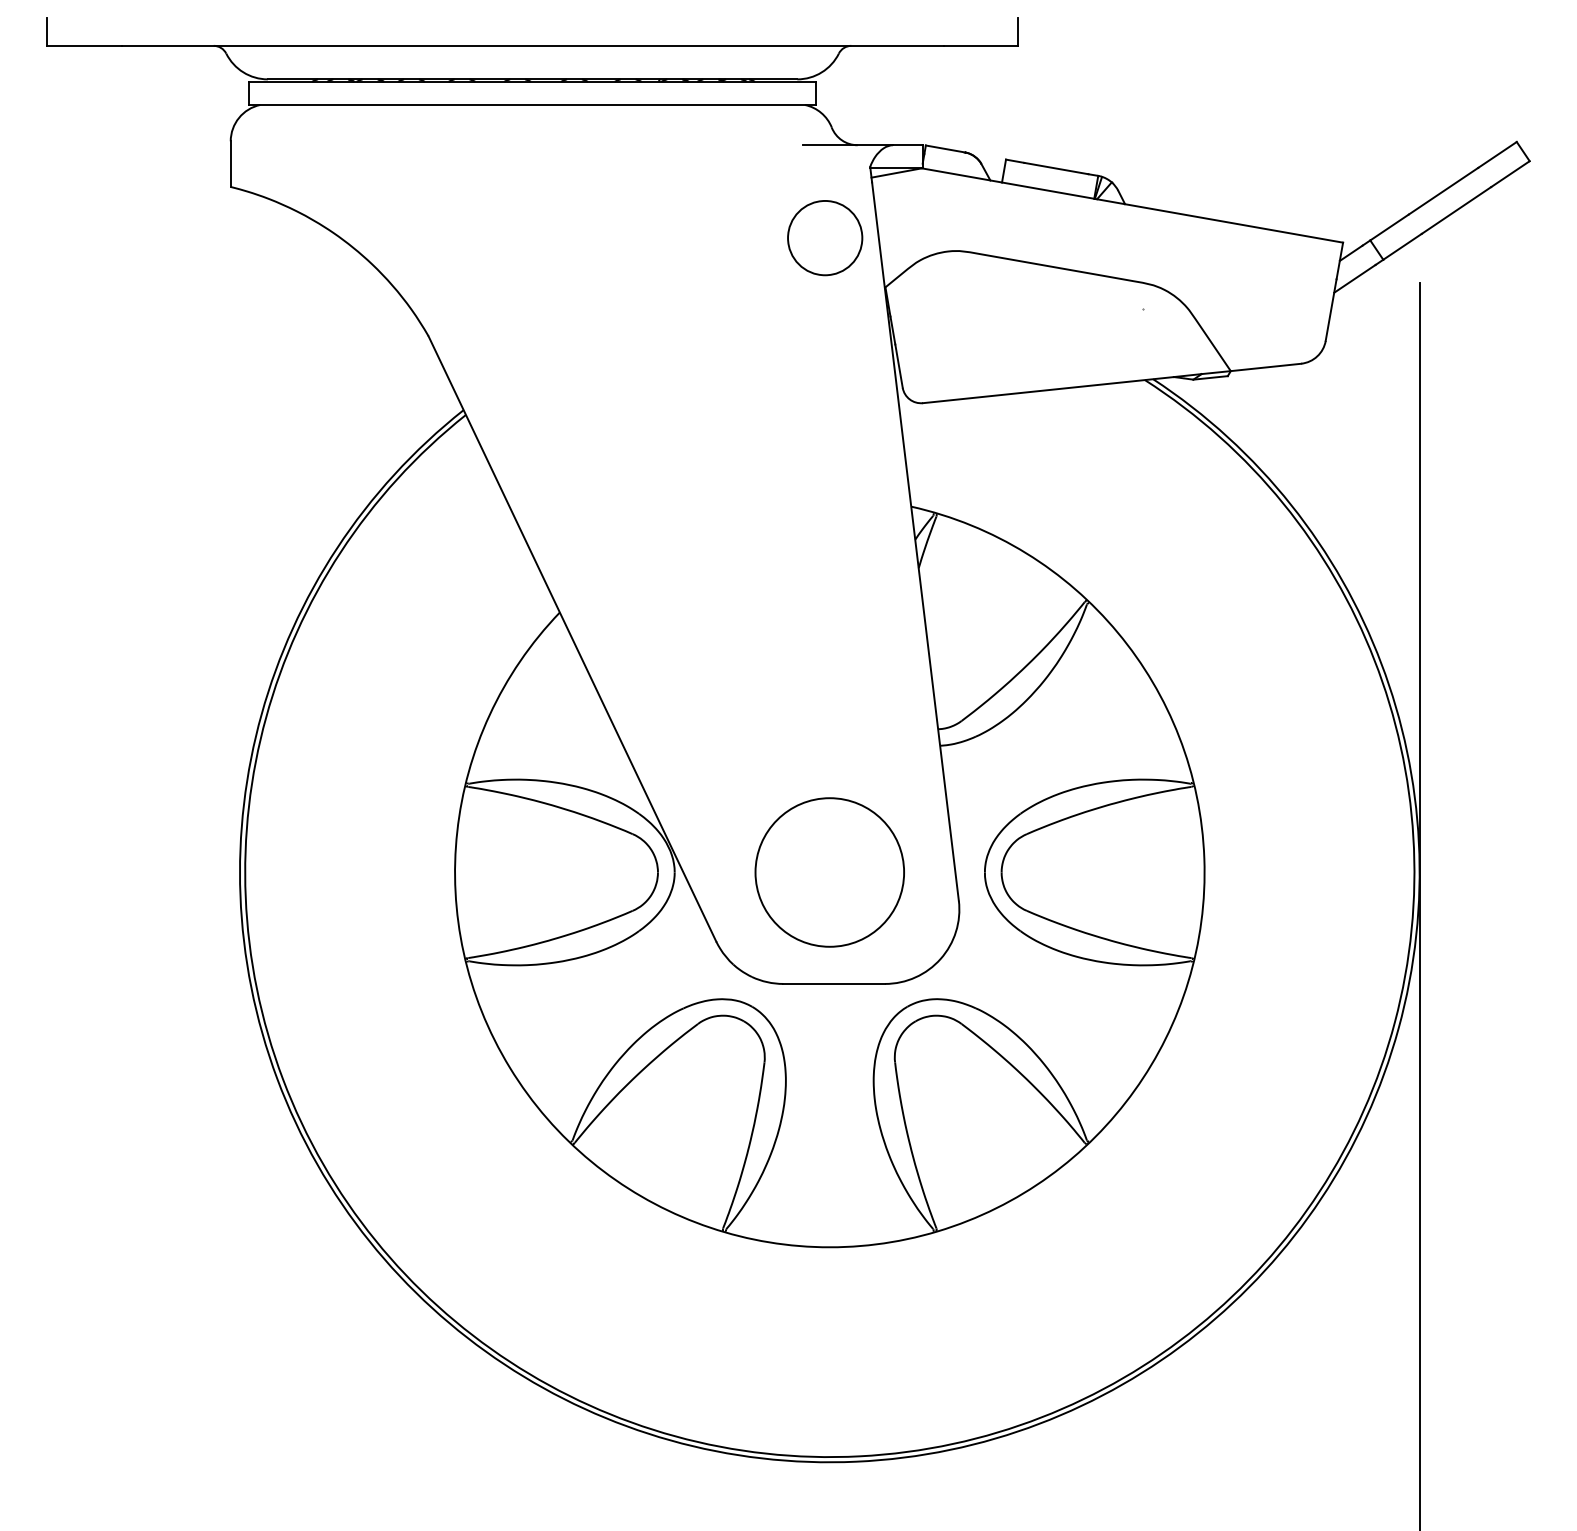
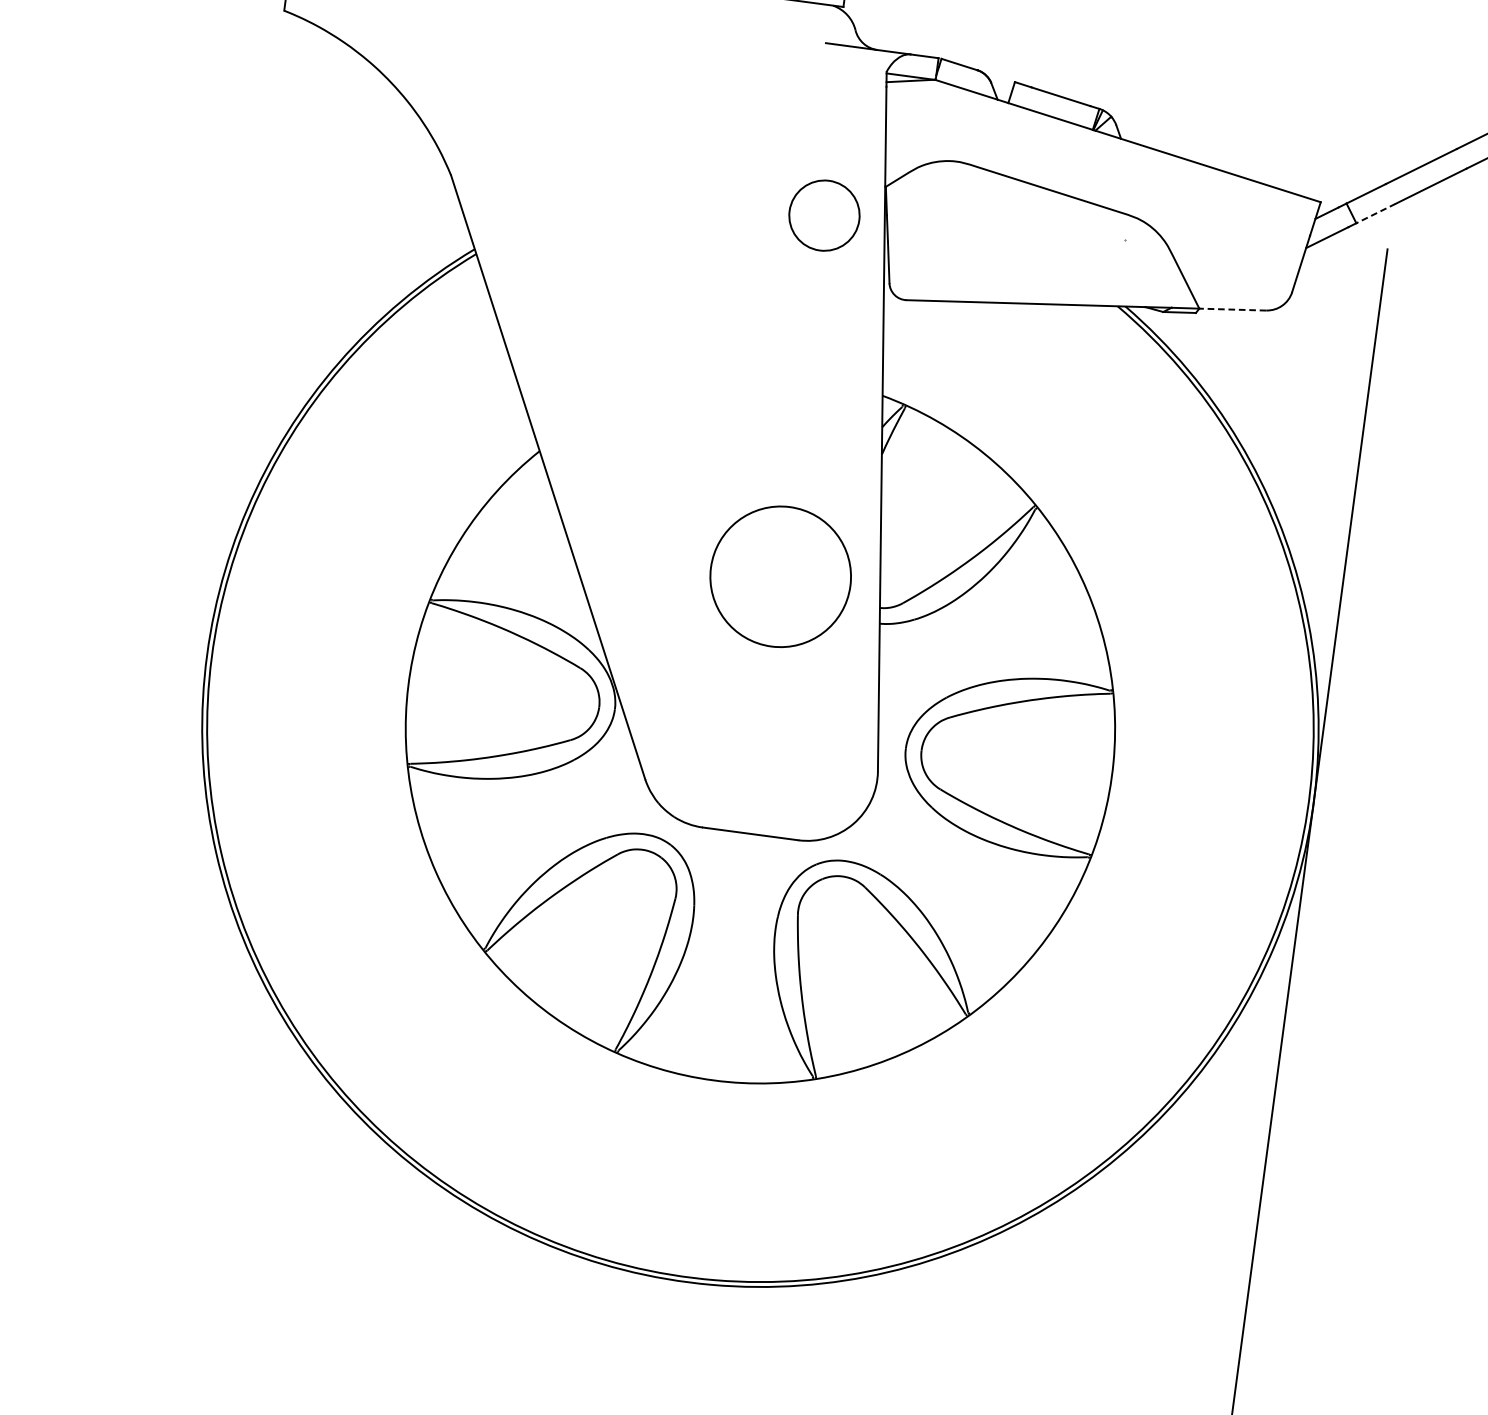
circle: (825, 238) -> (824, 216), moved
line: (1402, 247) -> (1375, 214), solid -> dashed
line: (1265, 367) -> (1232, 309), solid -> dashed
circle: (829, 872) -> (780, 576), moved

